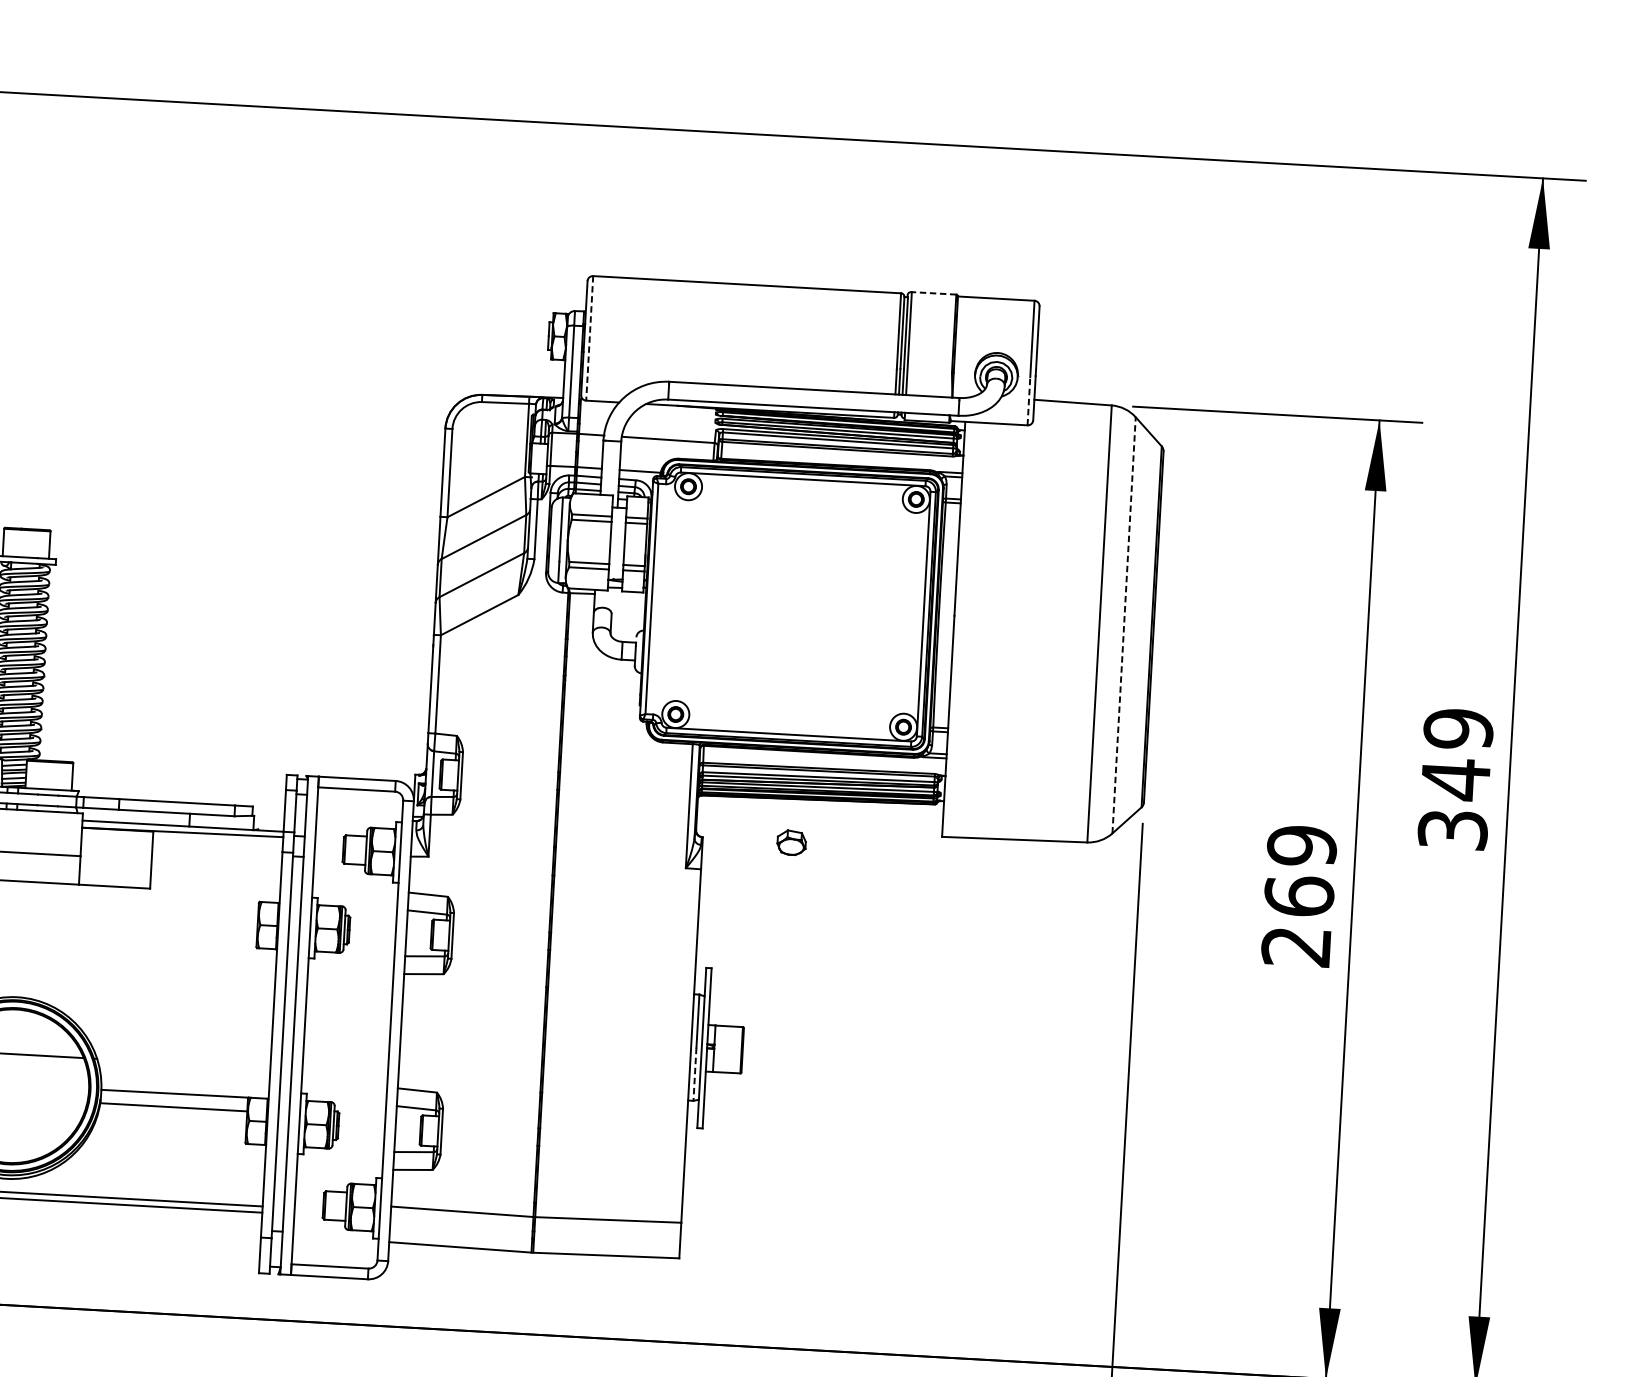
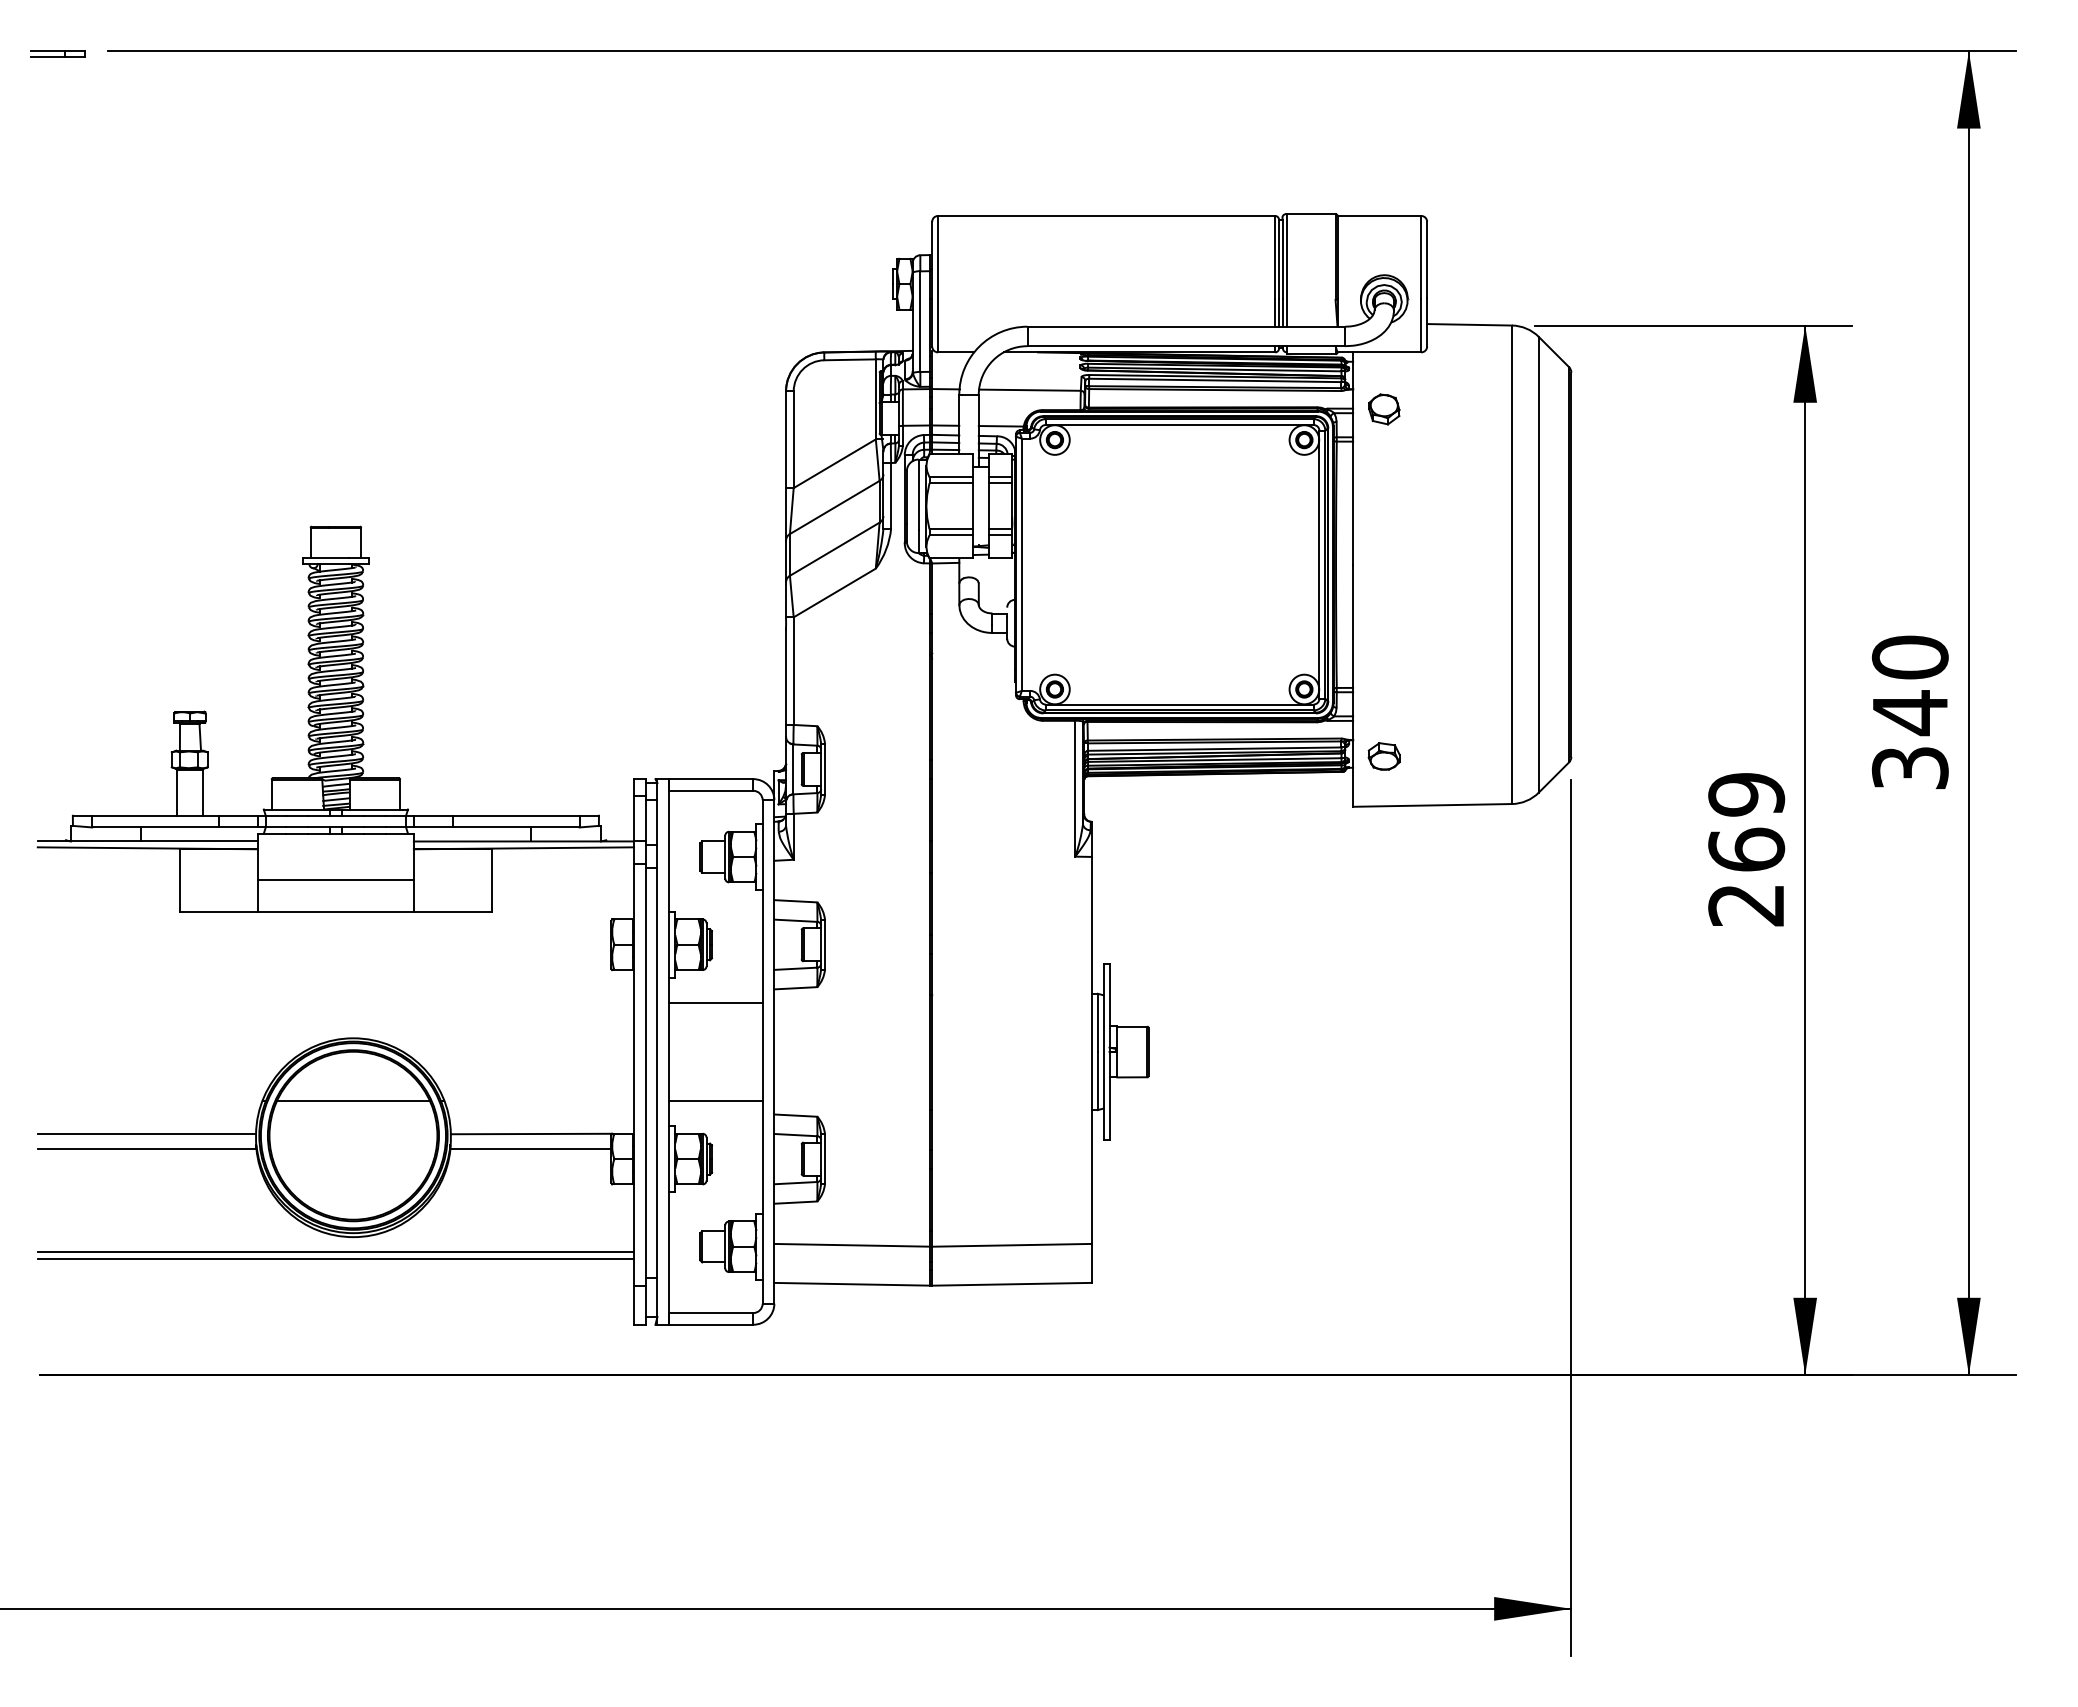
line: (933, 293) -> (1310, 214), dashed -> solid
line: (590, 338) -> (938, 284), dashed -> solid
line: (1029, 400) -> (1421, 325), dashed -> solid
part: (991, 475) -> (1384, 409), added
line: (1123, 625) -> (1538, 564), dashed -> solid
text: (1458, 728) -> (1910, 657), 349 -> 340
part: (790, 842) -> (1383, 756), moved
line: (349, 983) -> (715, 1003), added
line: (344, 1072) -> (715, 1100), added
line: (694, 1074) -> (1097, 1081), dashed -> solid

